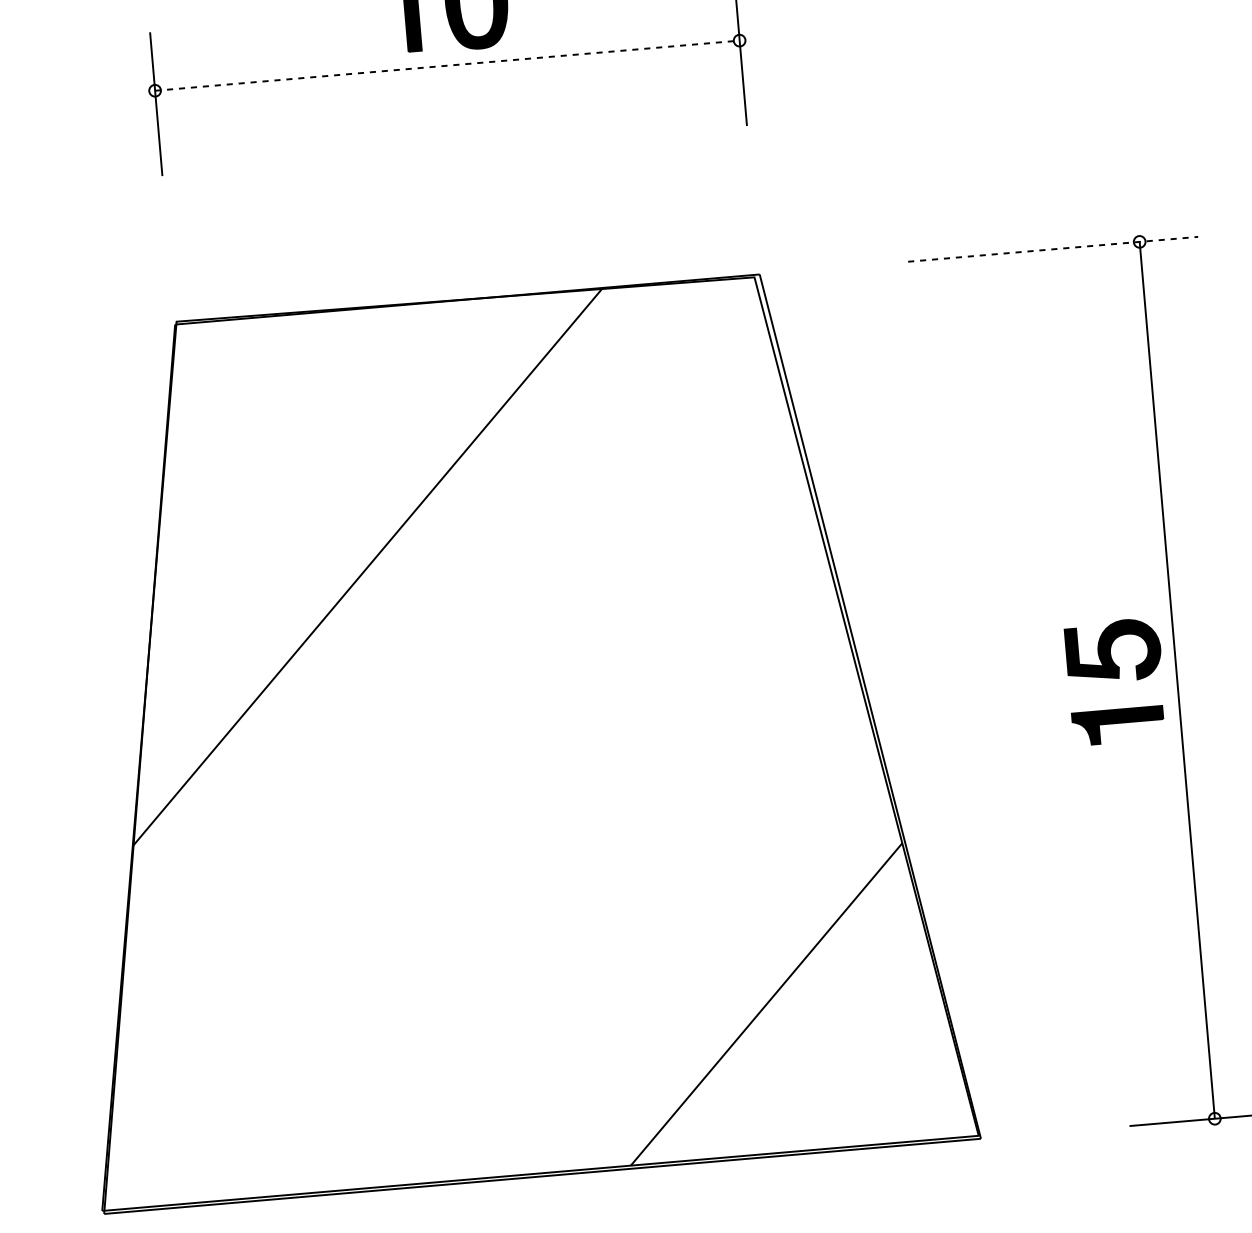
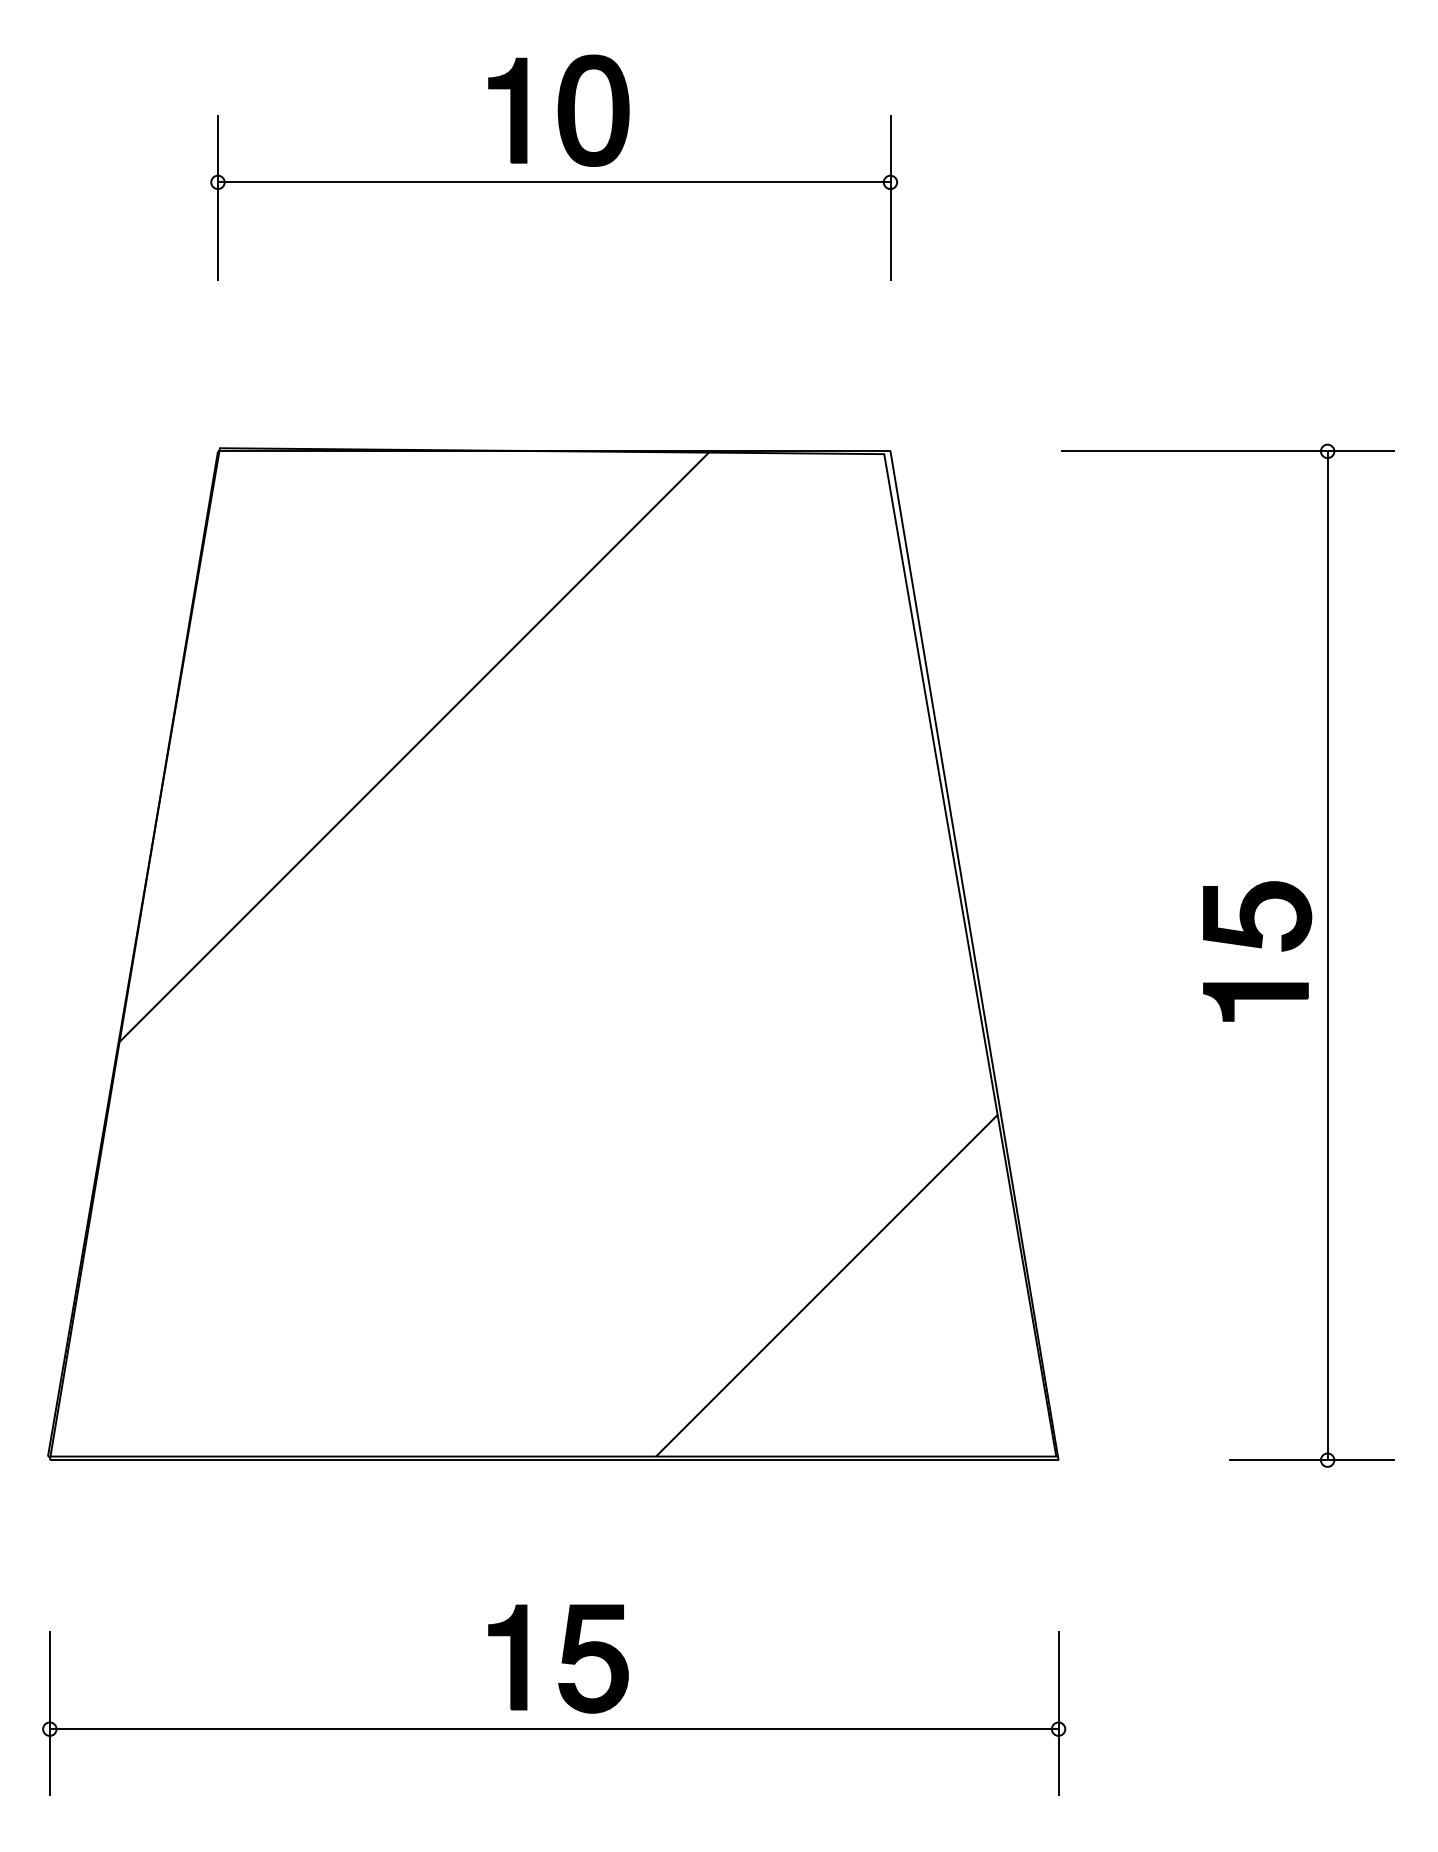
line: (447, 65) -> (554, 182), dashed -> solid
line: (1053, 249) -> (1228, 451), dashed -> solid

